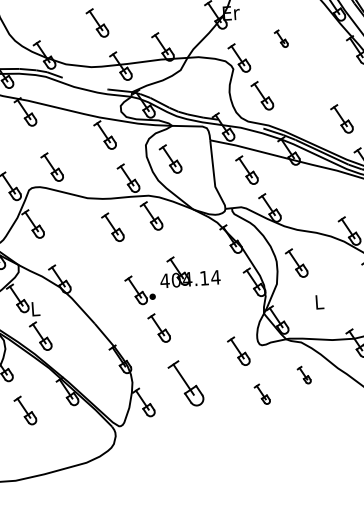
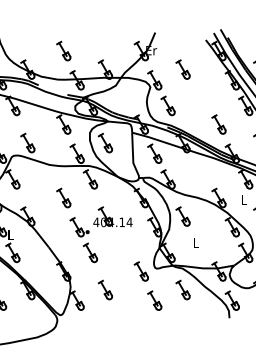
part: (280, 38) -> (182, 69), size x1.67
part: (112, 226) -> (63, 197), moved
part: (303, 374) -> (182, 289), size x1.67
part: (185, 382) -> (105, 289), size x0.62
part: (261, 394) -> (154, 300), size x1.43

